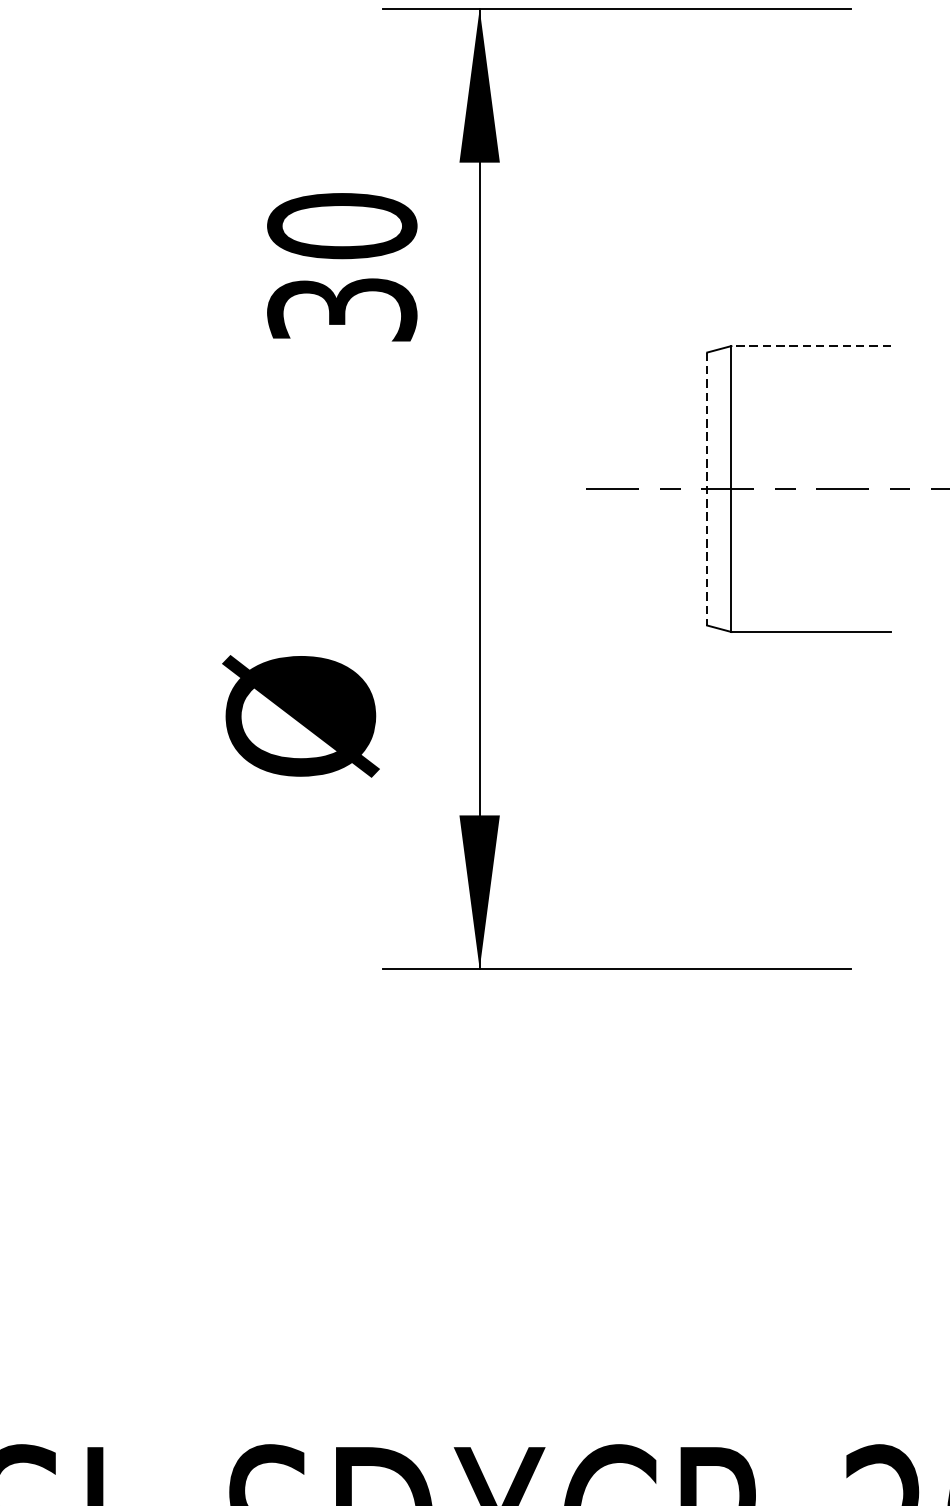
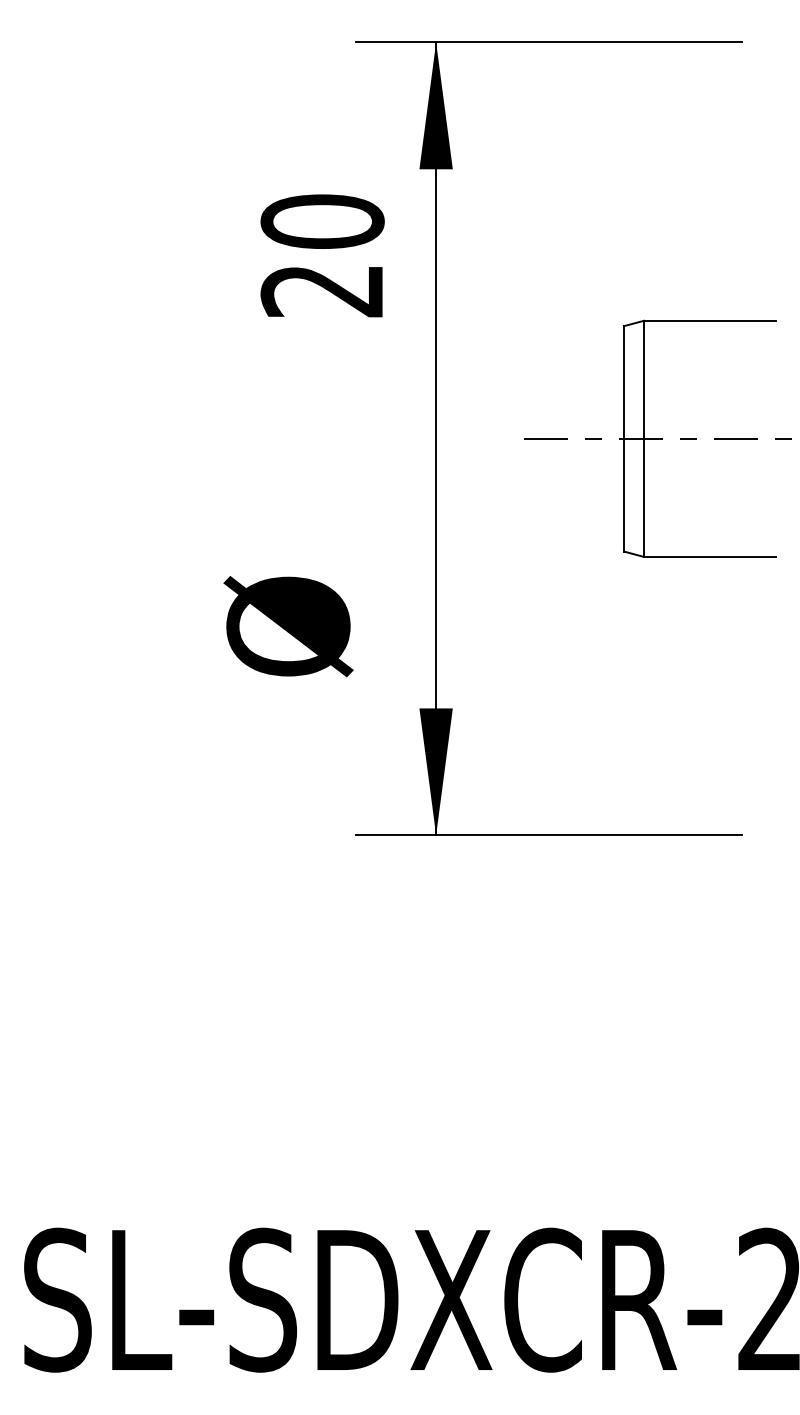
text: (342, 310) -> (322, 291), 30 -> 20
line: (810, 345) -> (709, 320), dashed -> solid
line: (707, 488) -> (624, 438), dashed -> solid

